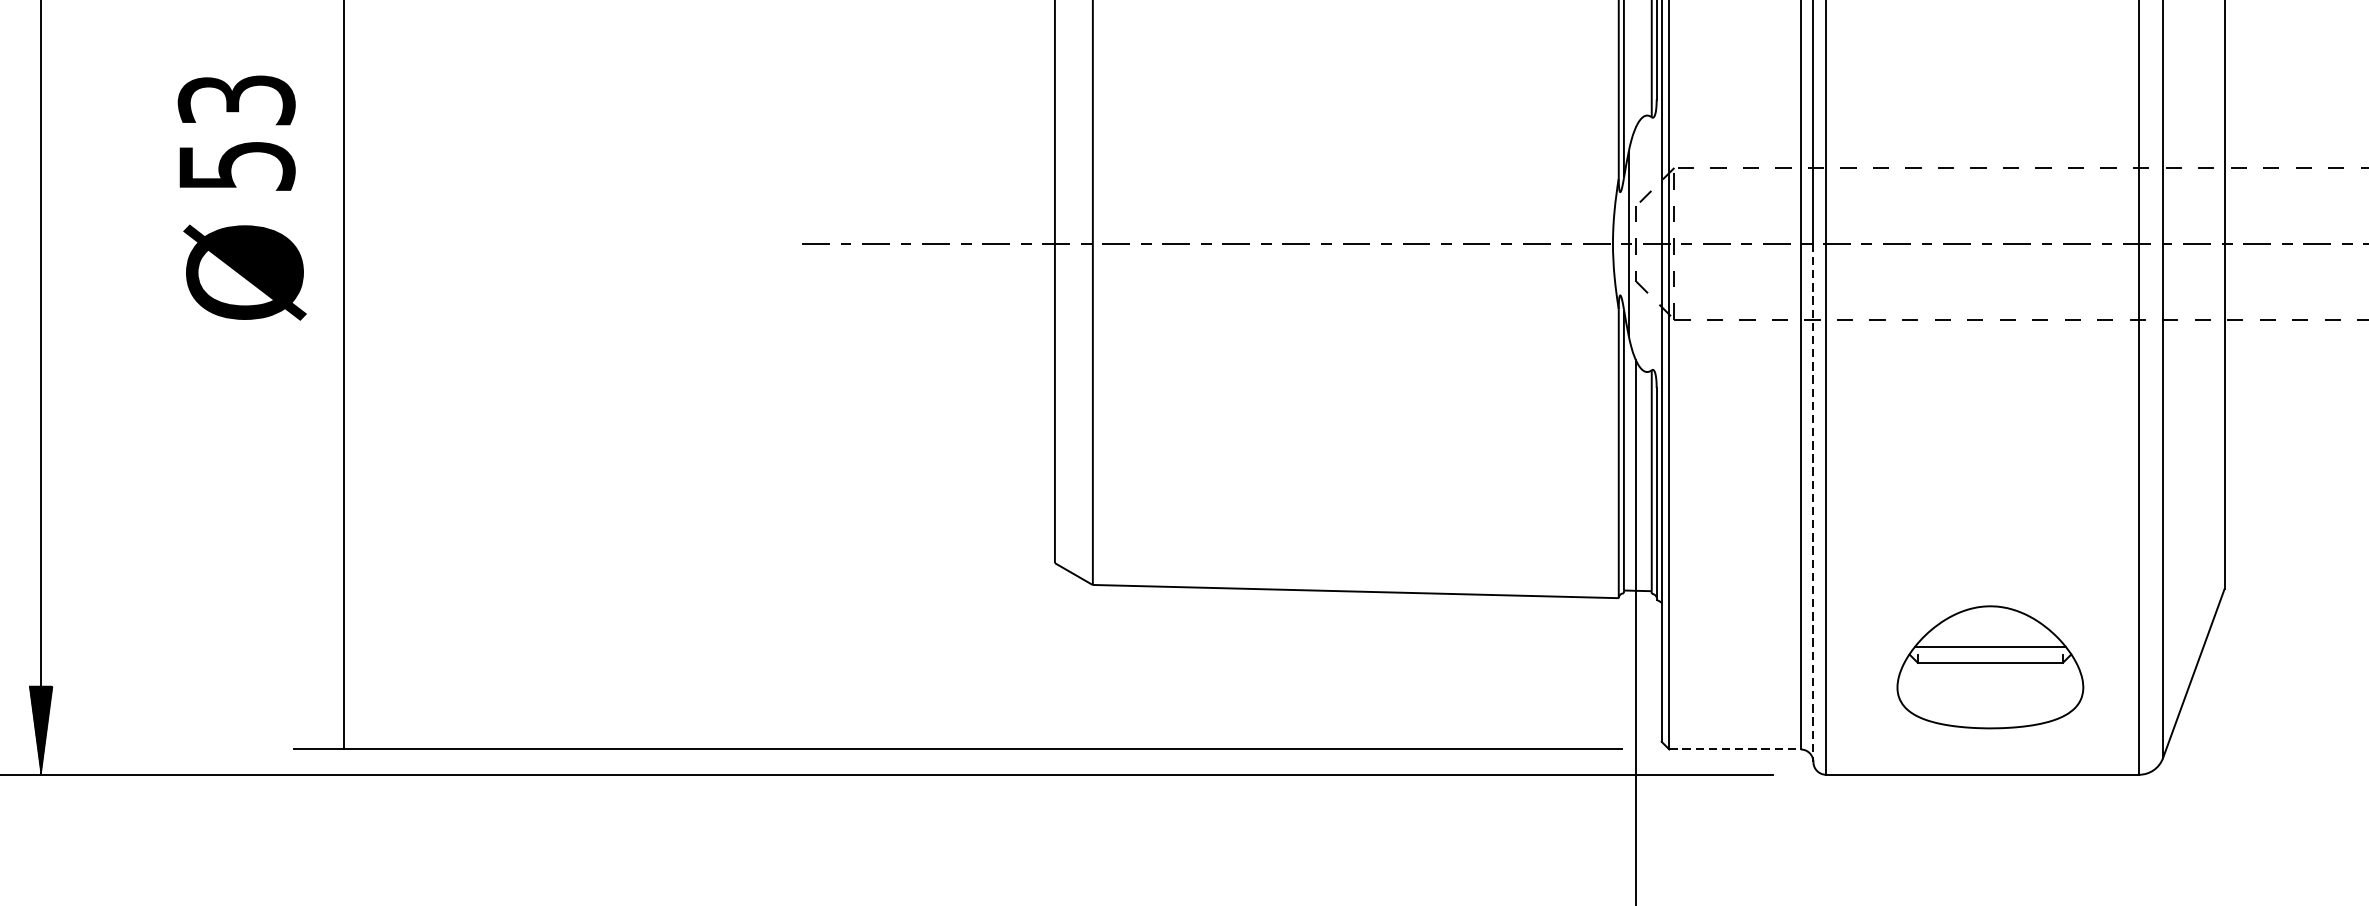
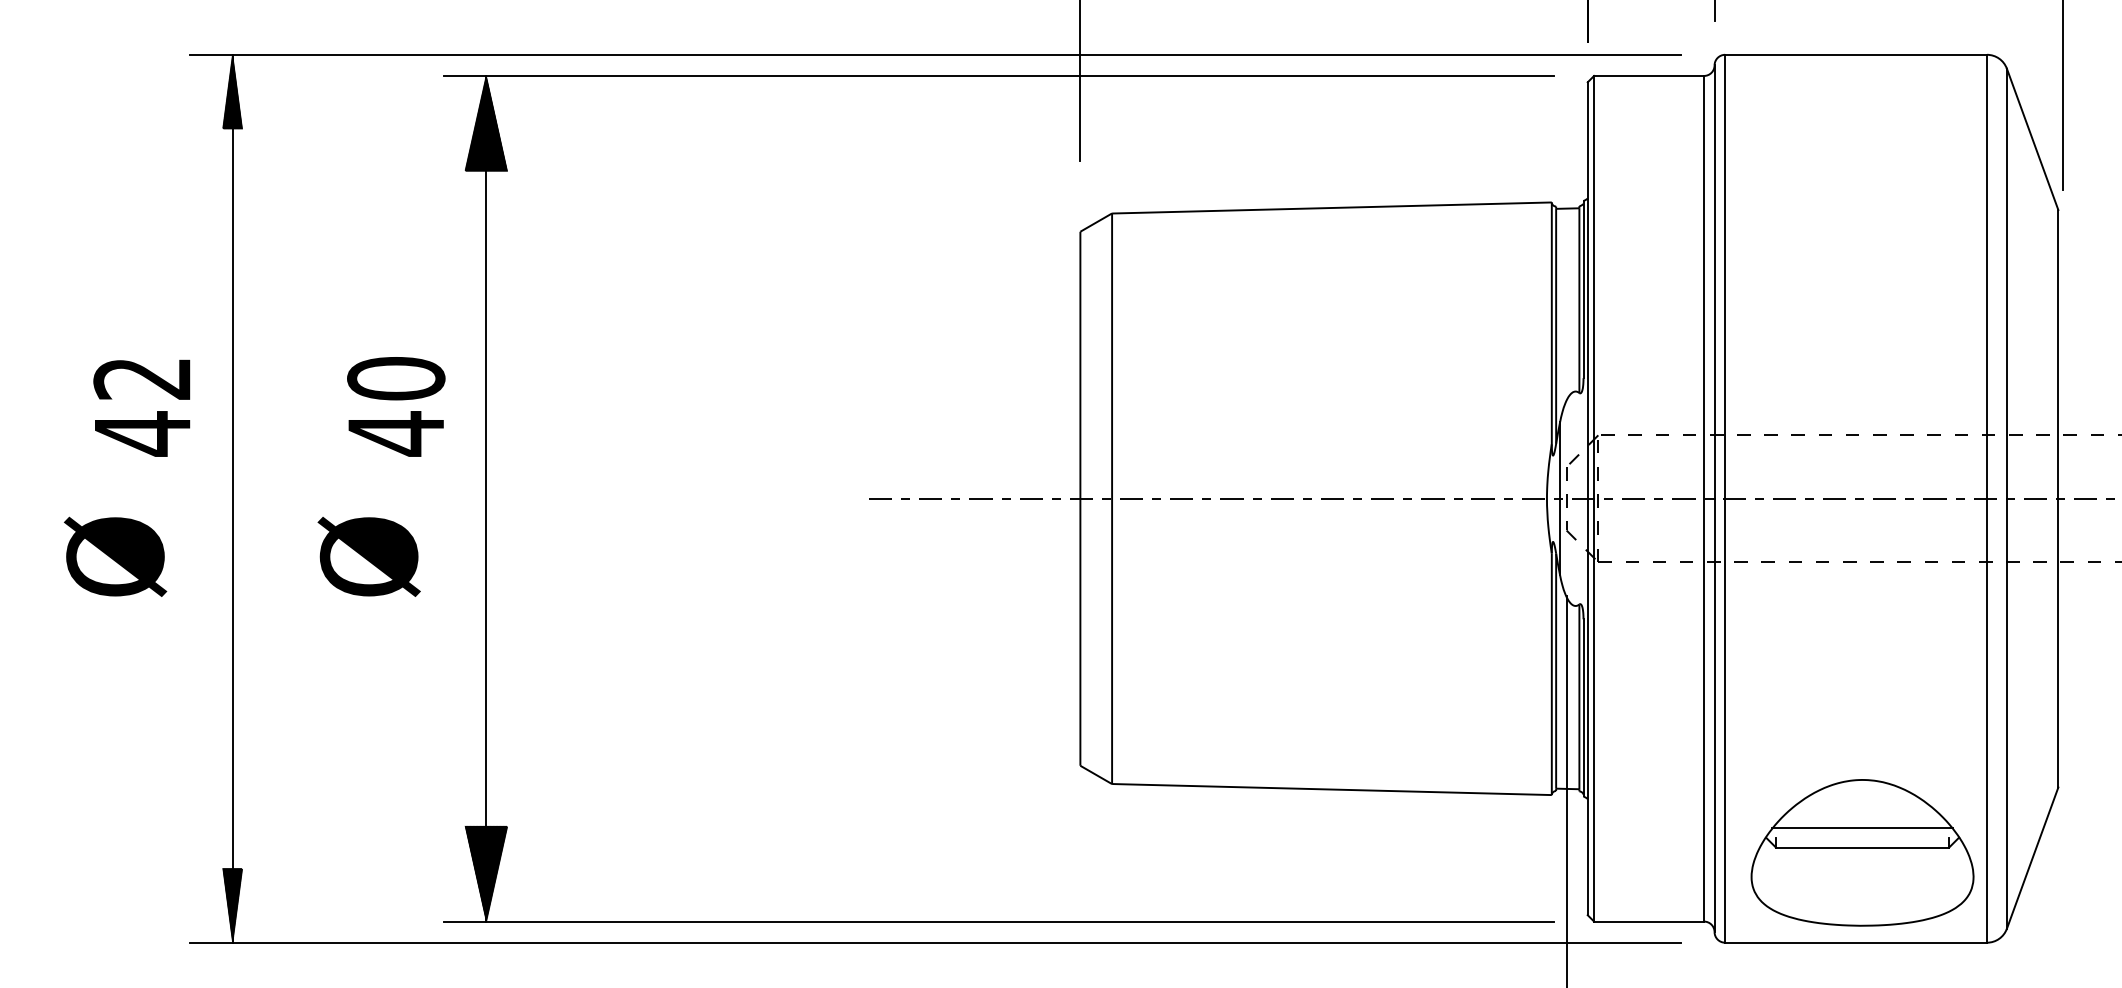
text: (237, 133) -> (396, 406), 53 -> 40
text: (244, 272) -> (368, 556), moved
line: (1813, 503) -> (1714, 715), dashed -> solid
part: (1990, 666) -> (1862, 852), size x1.43
hatch: (344, 691) -> (486, 873), added
line: (1735, 749) -> (1649, 921), dashed -> solid

